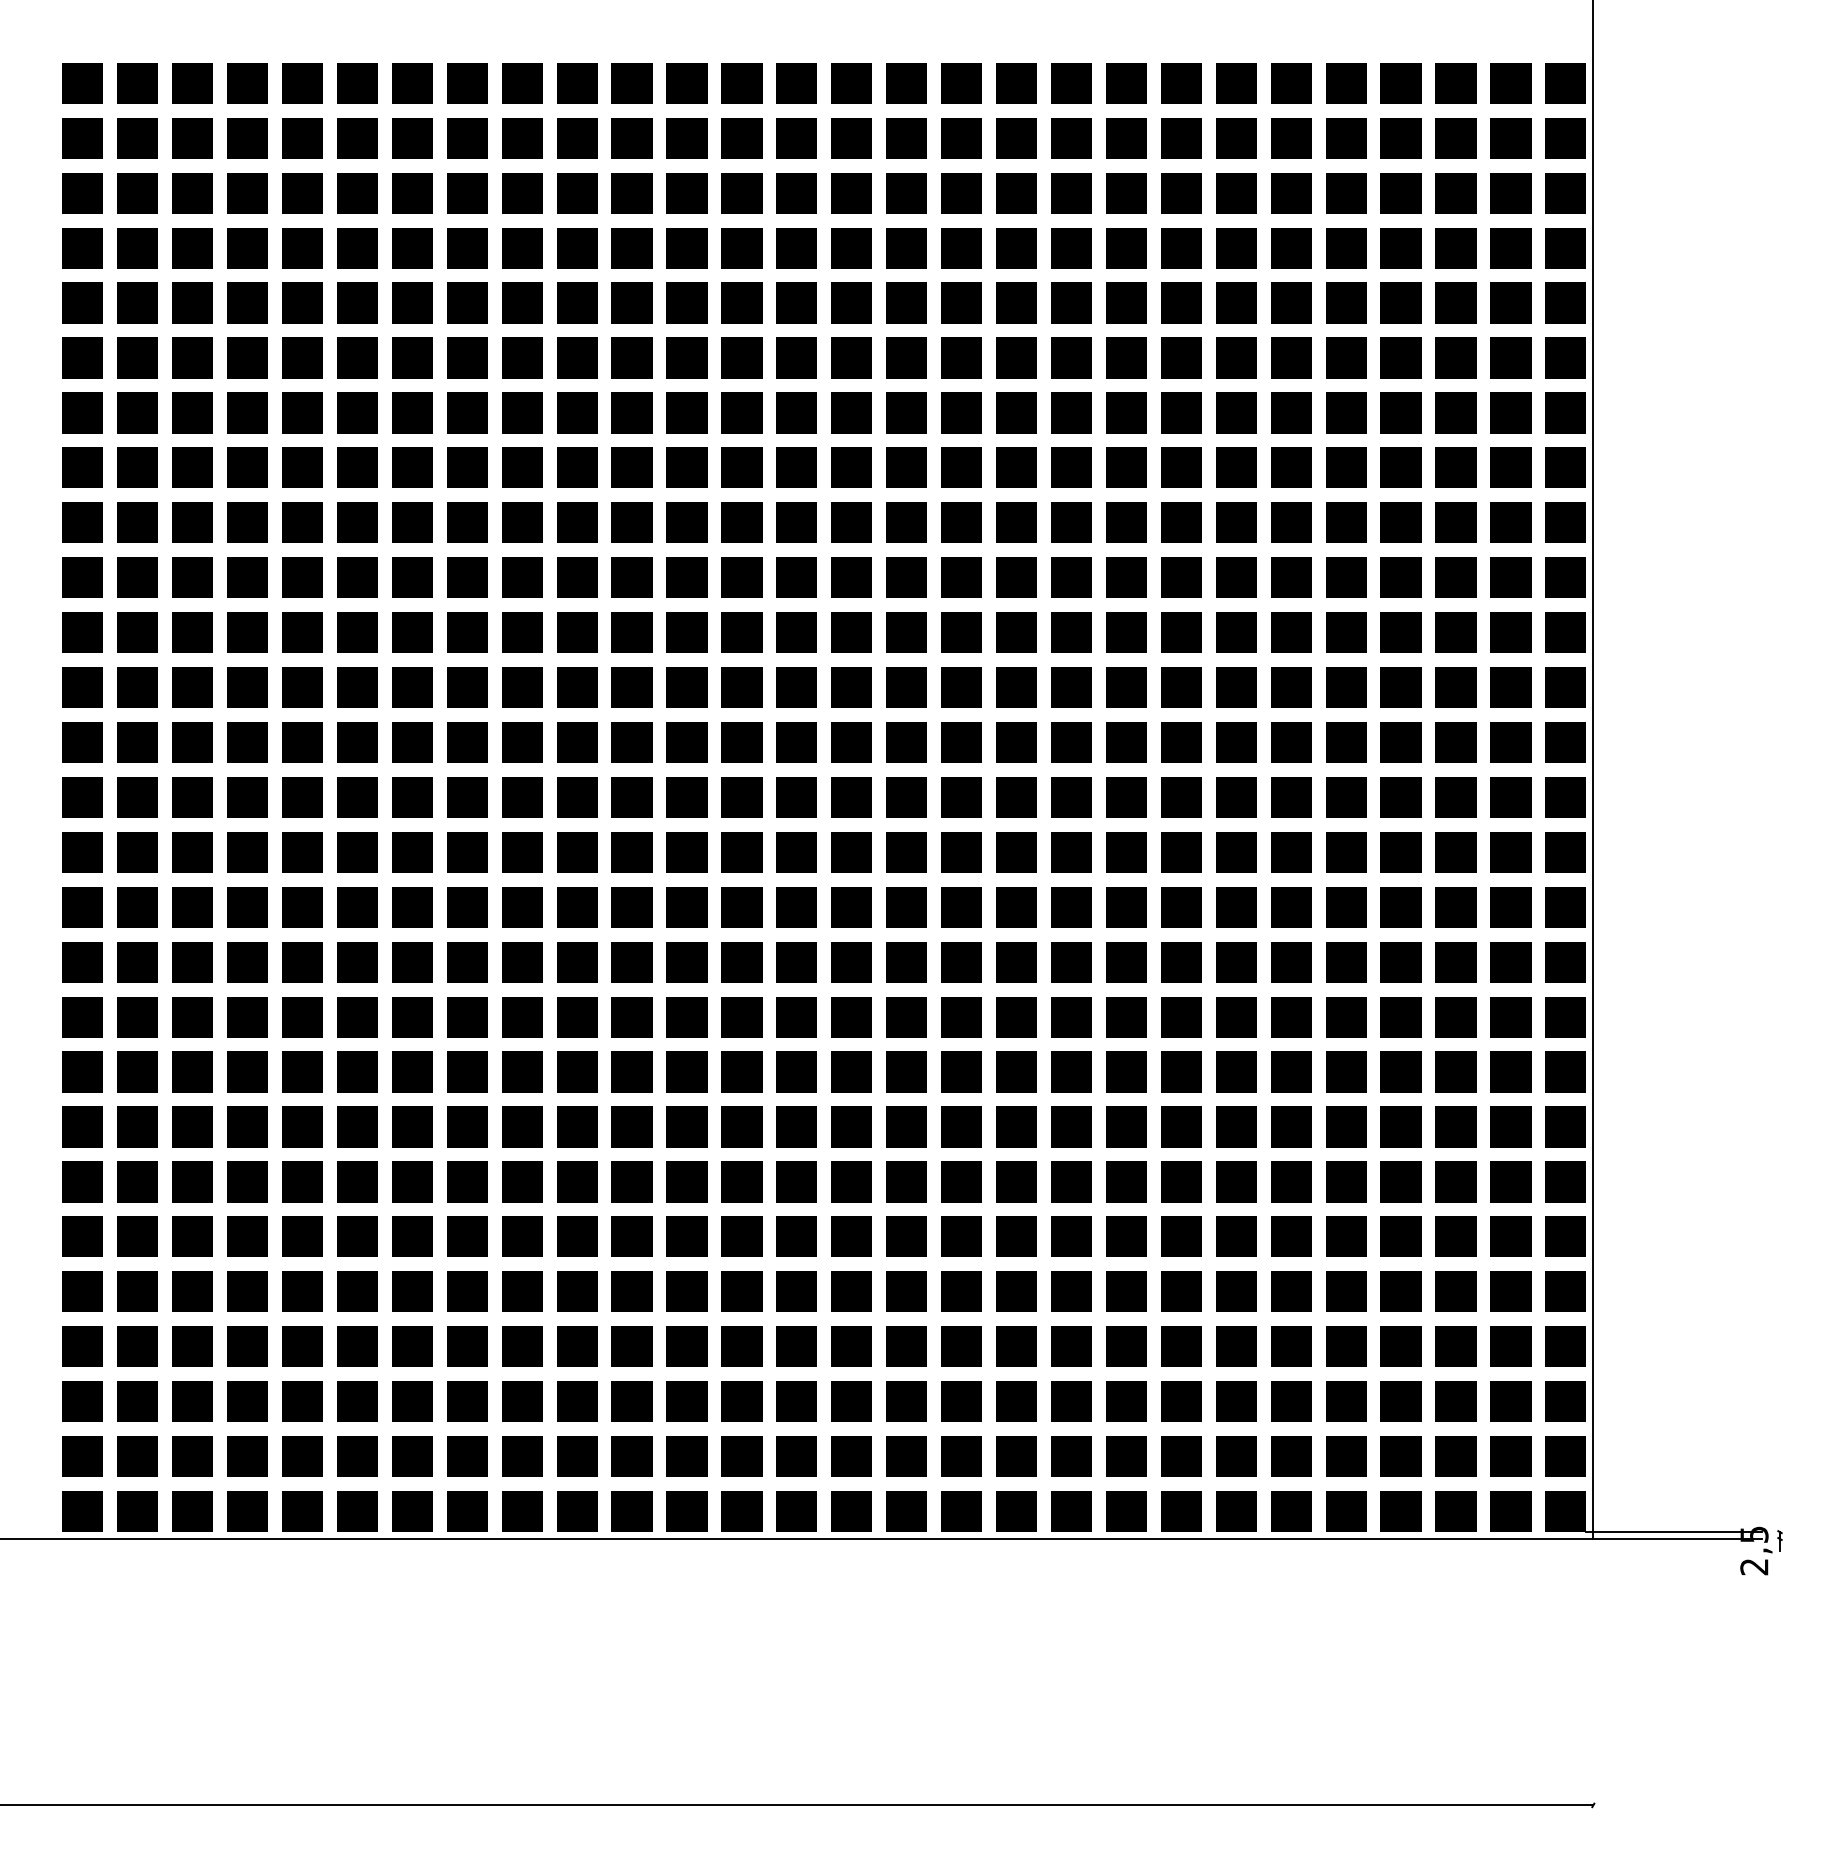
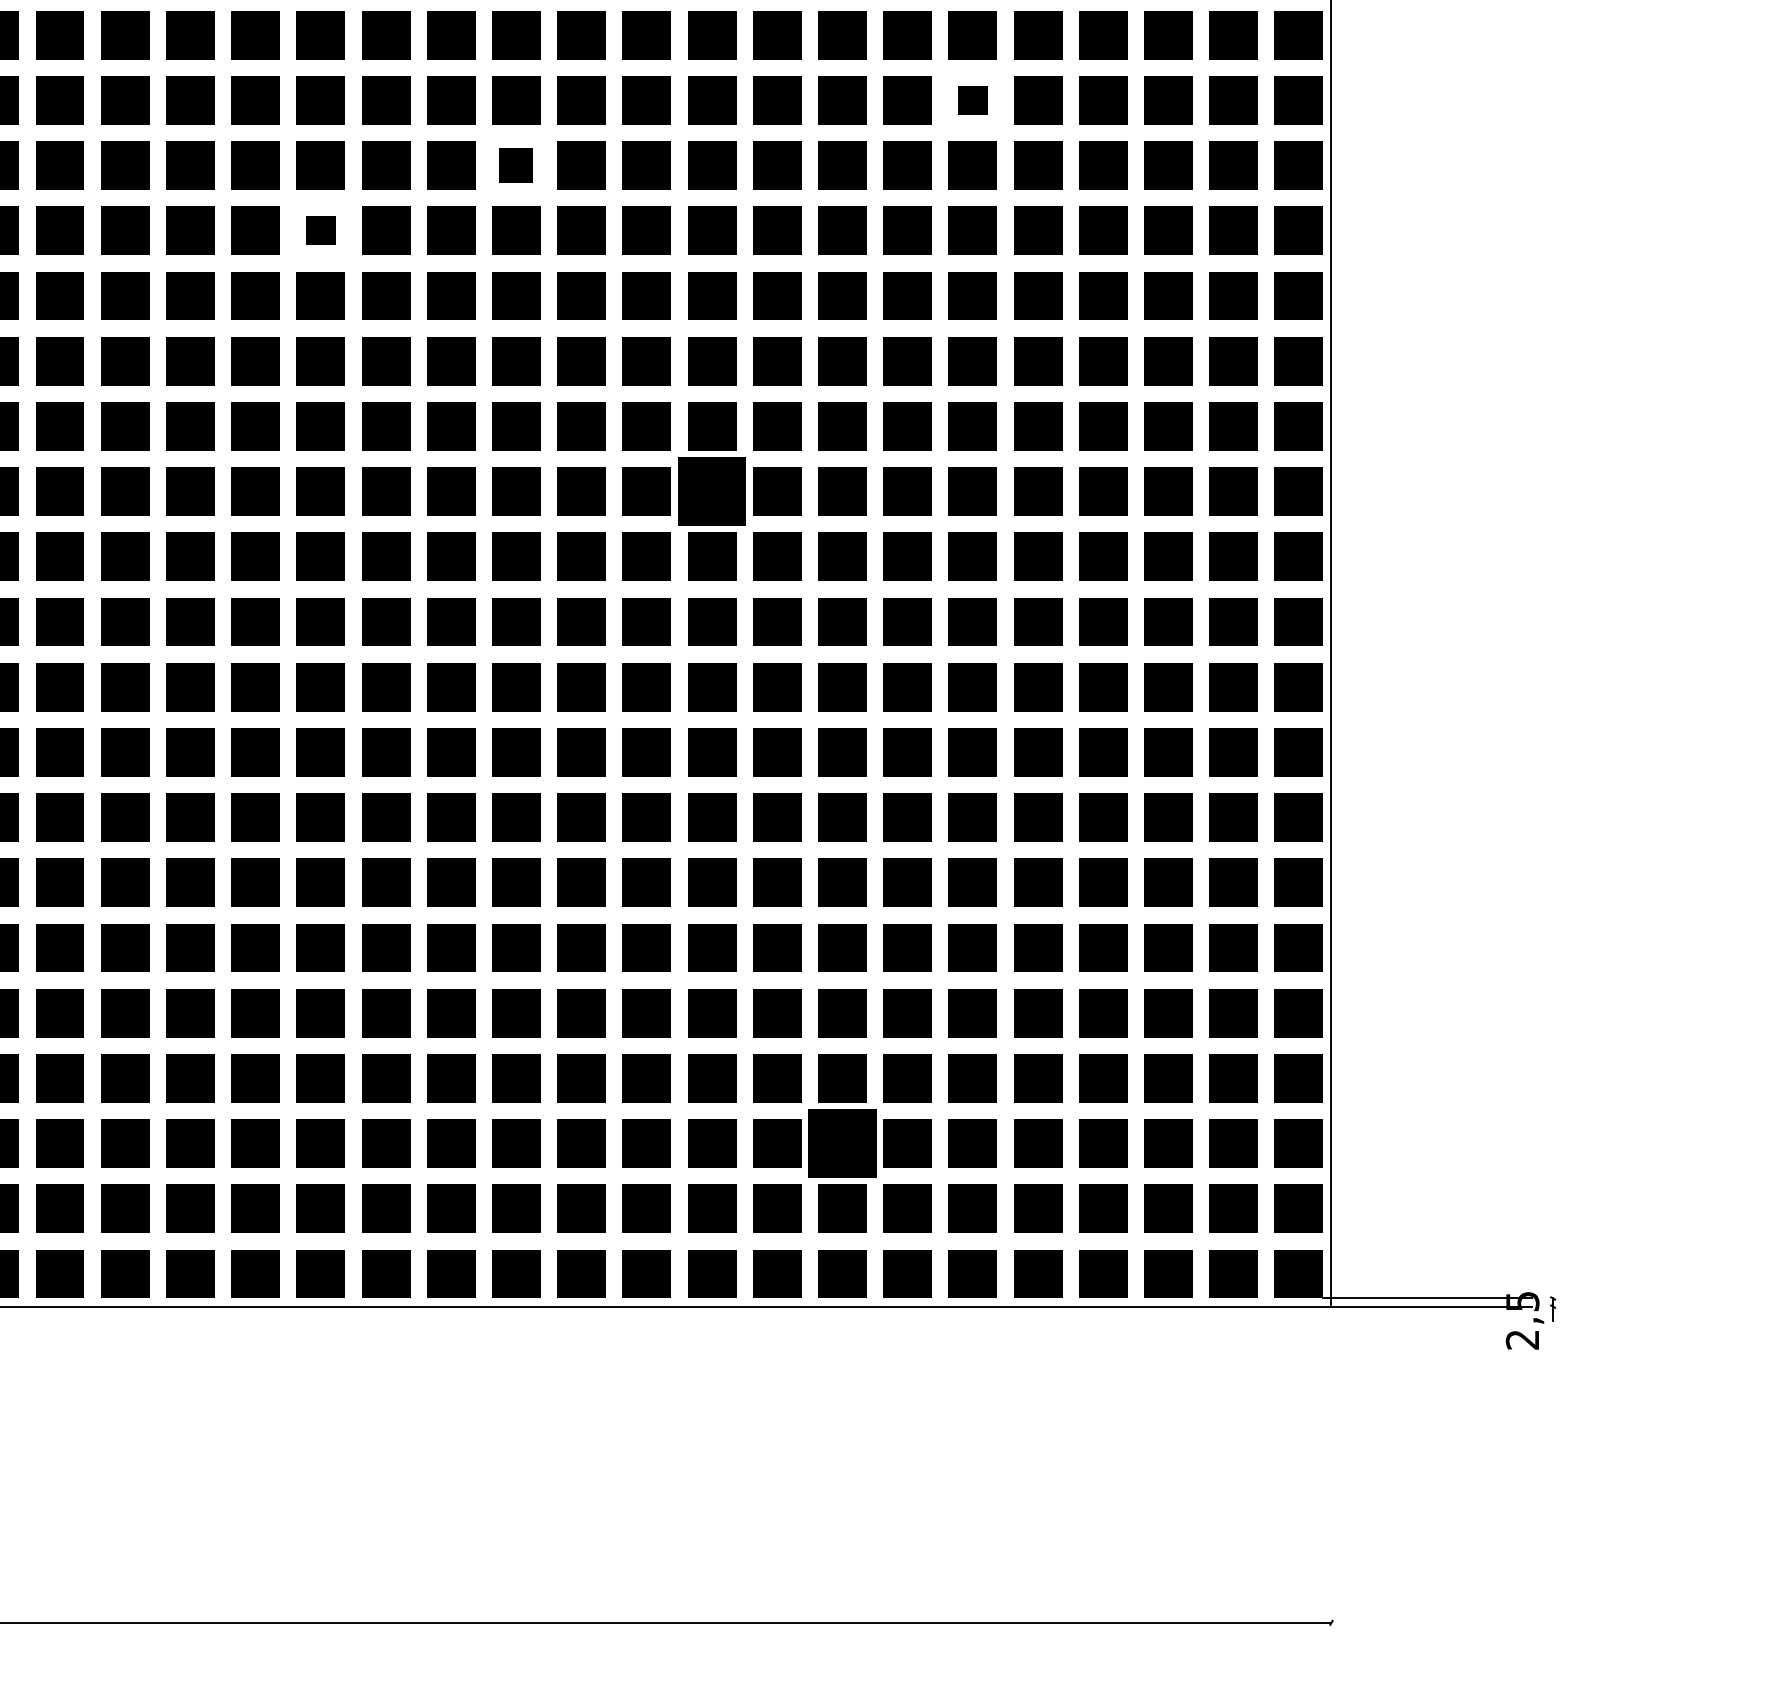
part: (1291, 522) -> (973, 100), size x0.6
part: (906, 577) -> (516, 165), size x0.7
part: (741, 632) -> (320, 230), size x0.6
part: (1071, 852) -> (712, 491), size x1.4
part: (1181, 1401) -> (842, 1143), size x1.4

